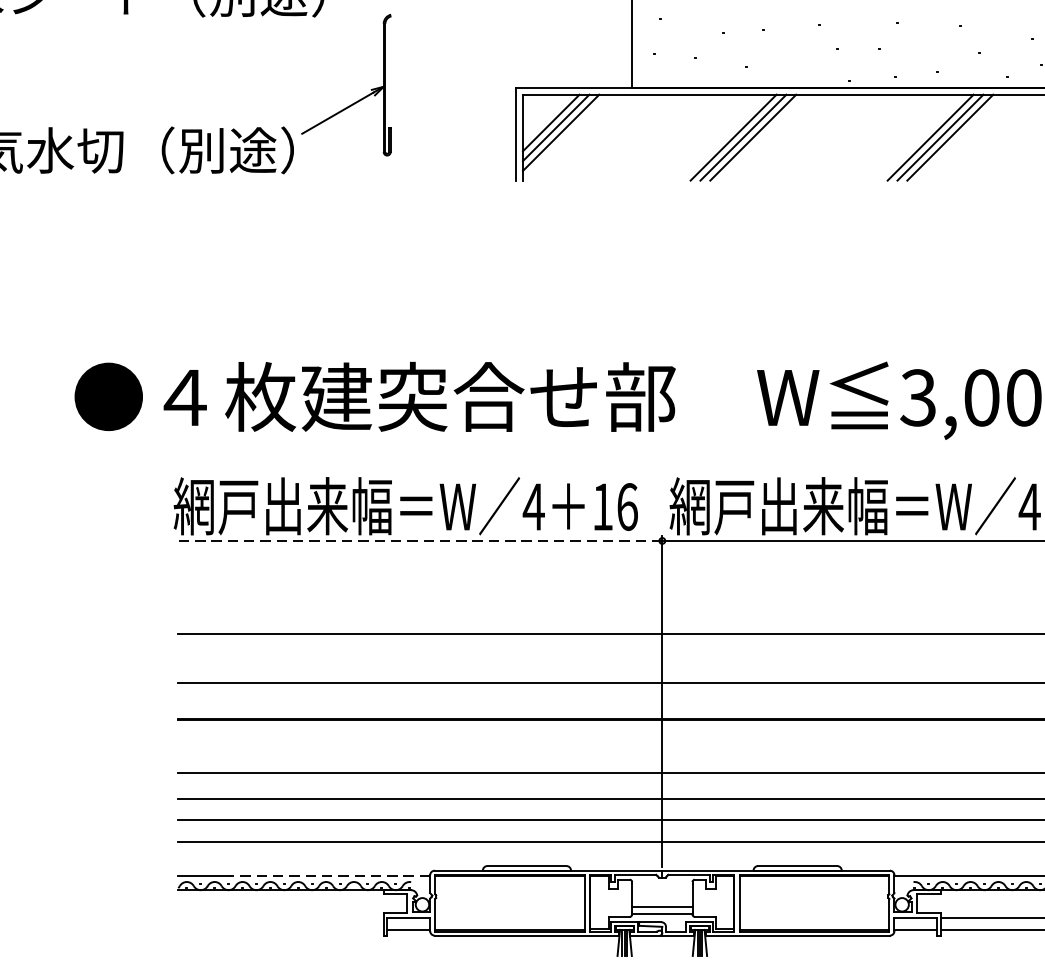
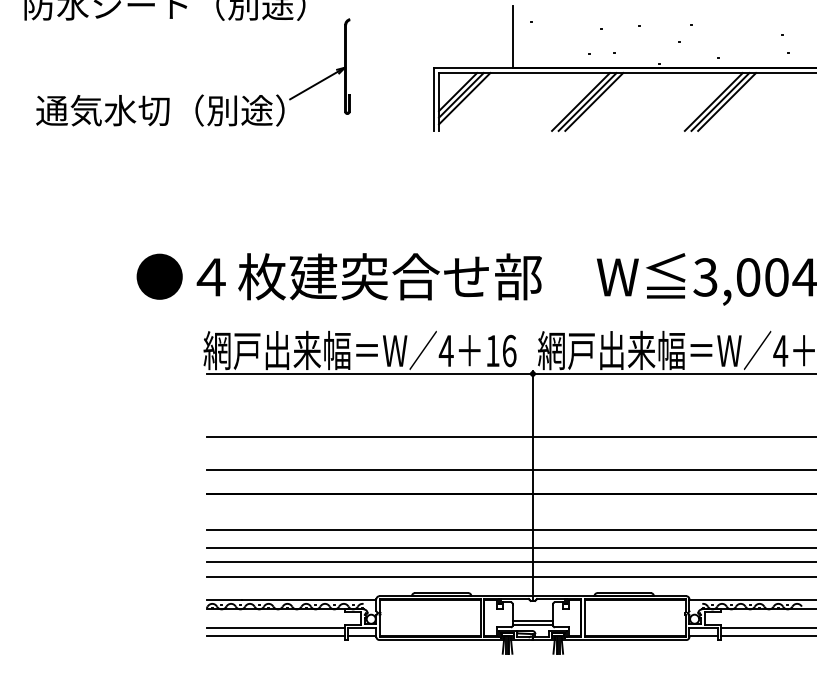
line: (419, 540) -> (369, 373), dashed -> solid
line: (329, 875) -> (308, 599), dashed -> solid
line: (280, 917) -> (275, 627), added
line: (280, 928) -> (275, 635), added

